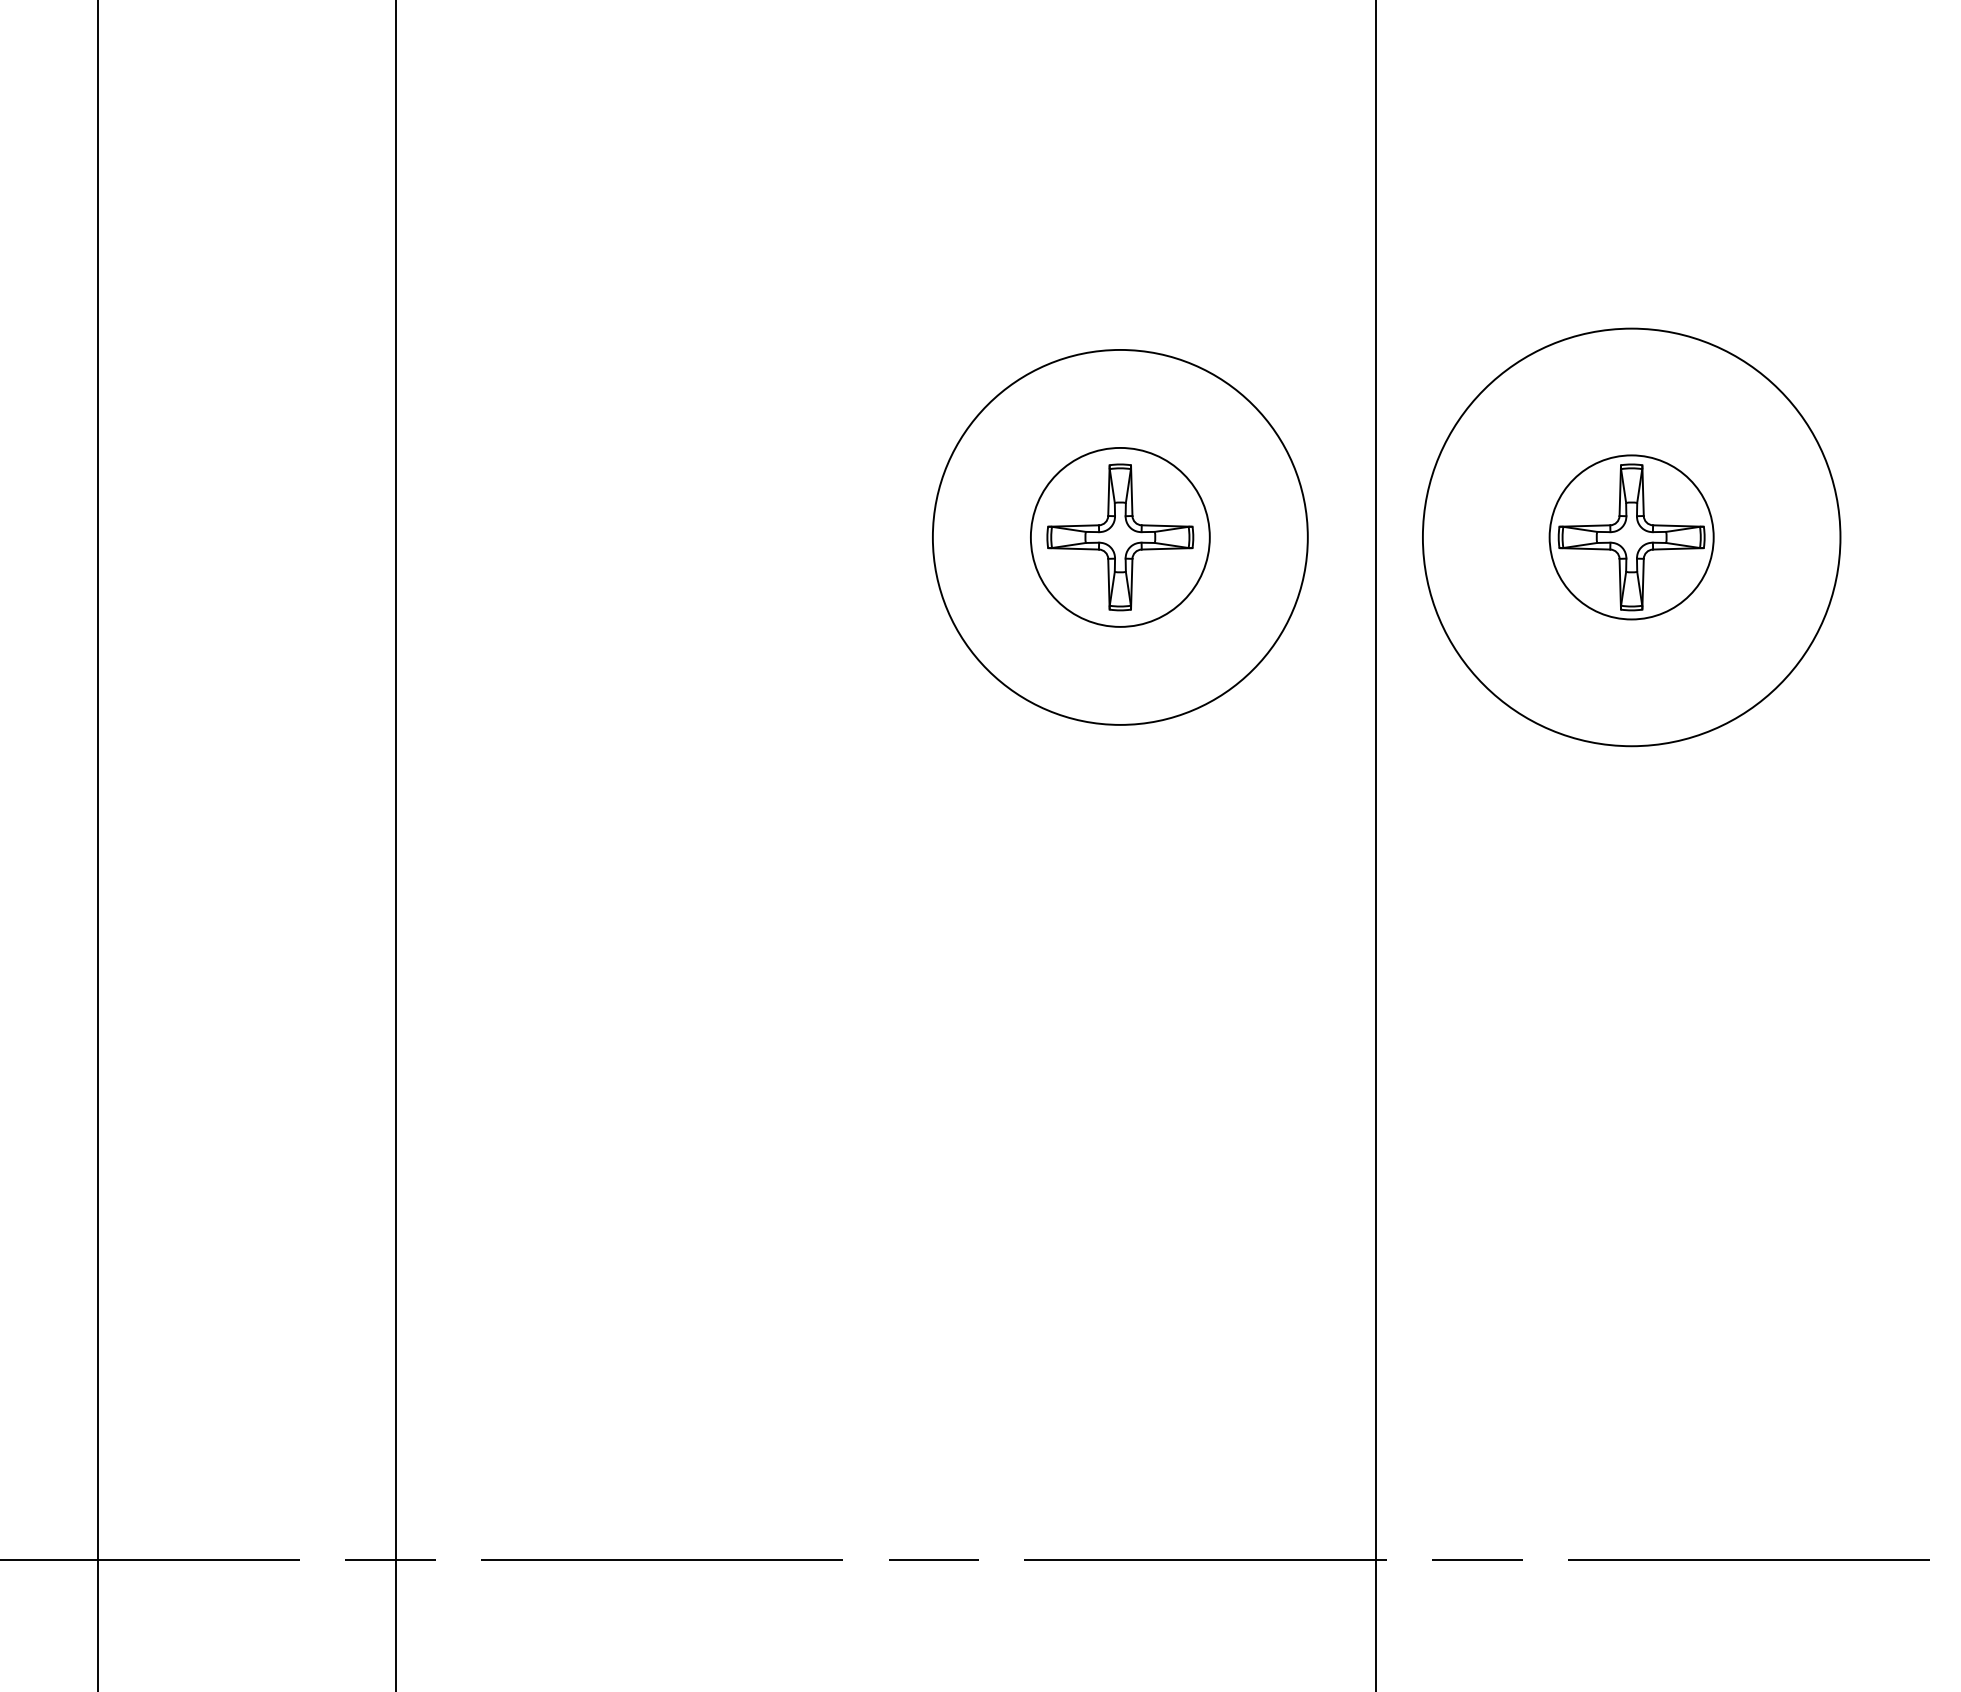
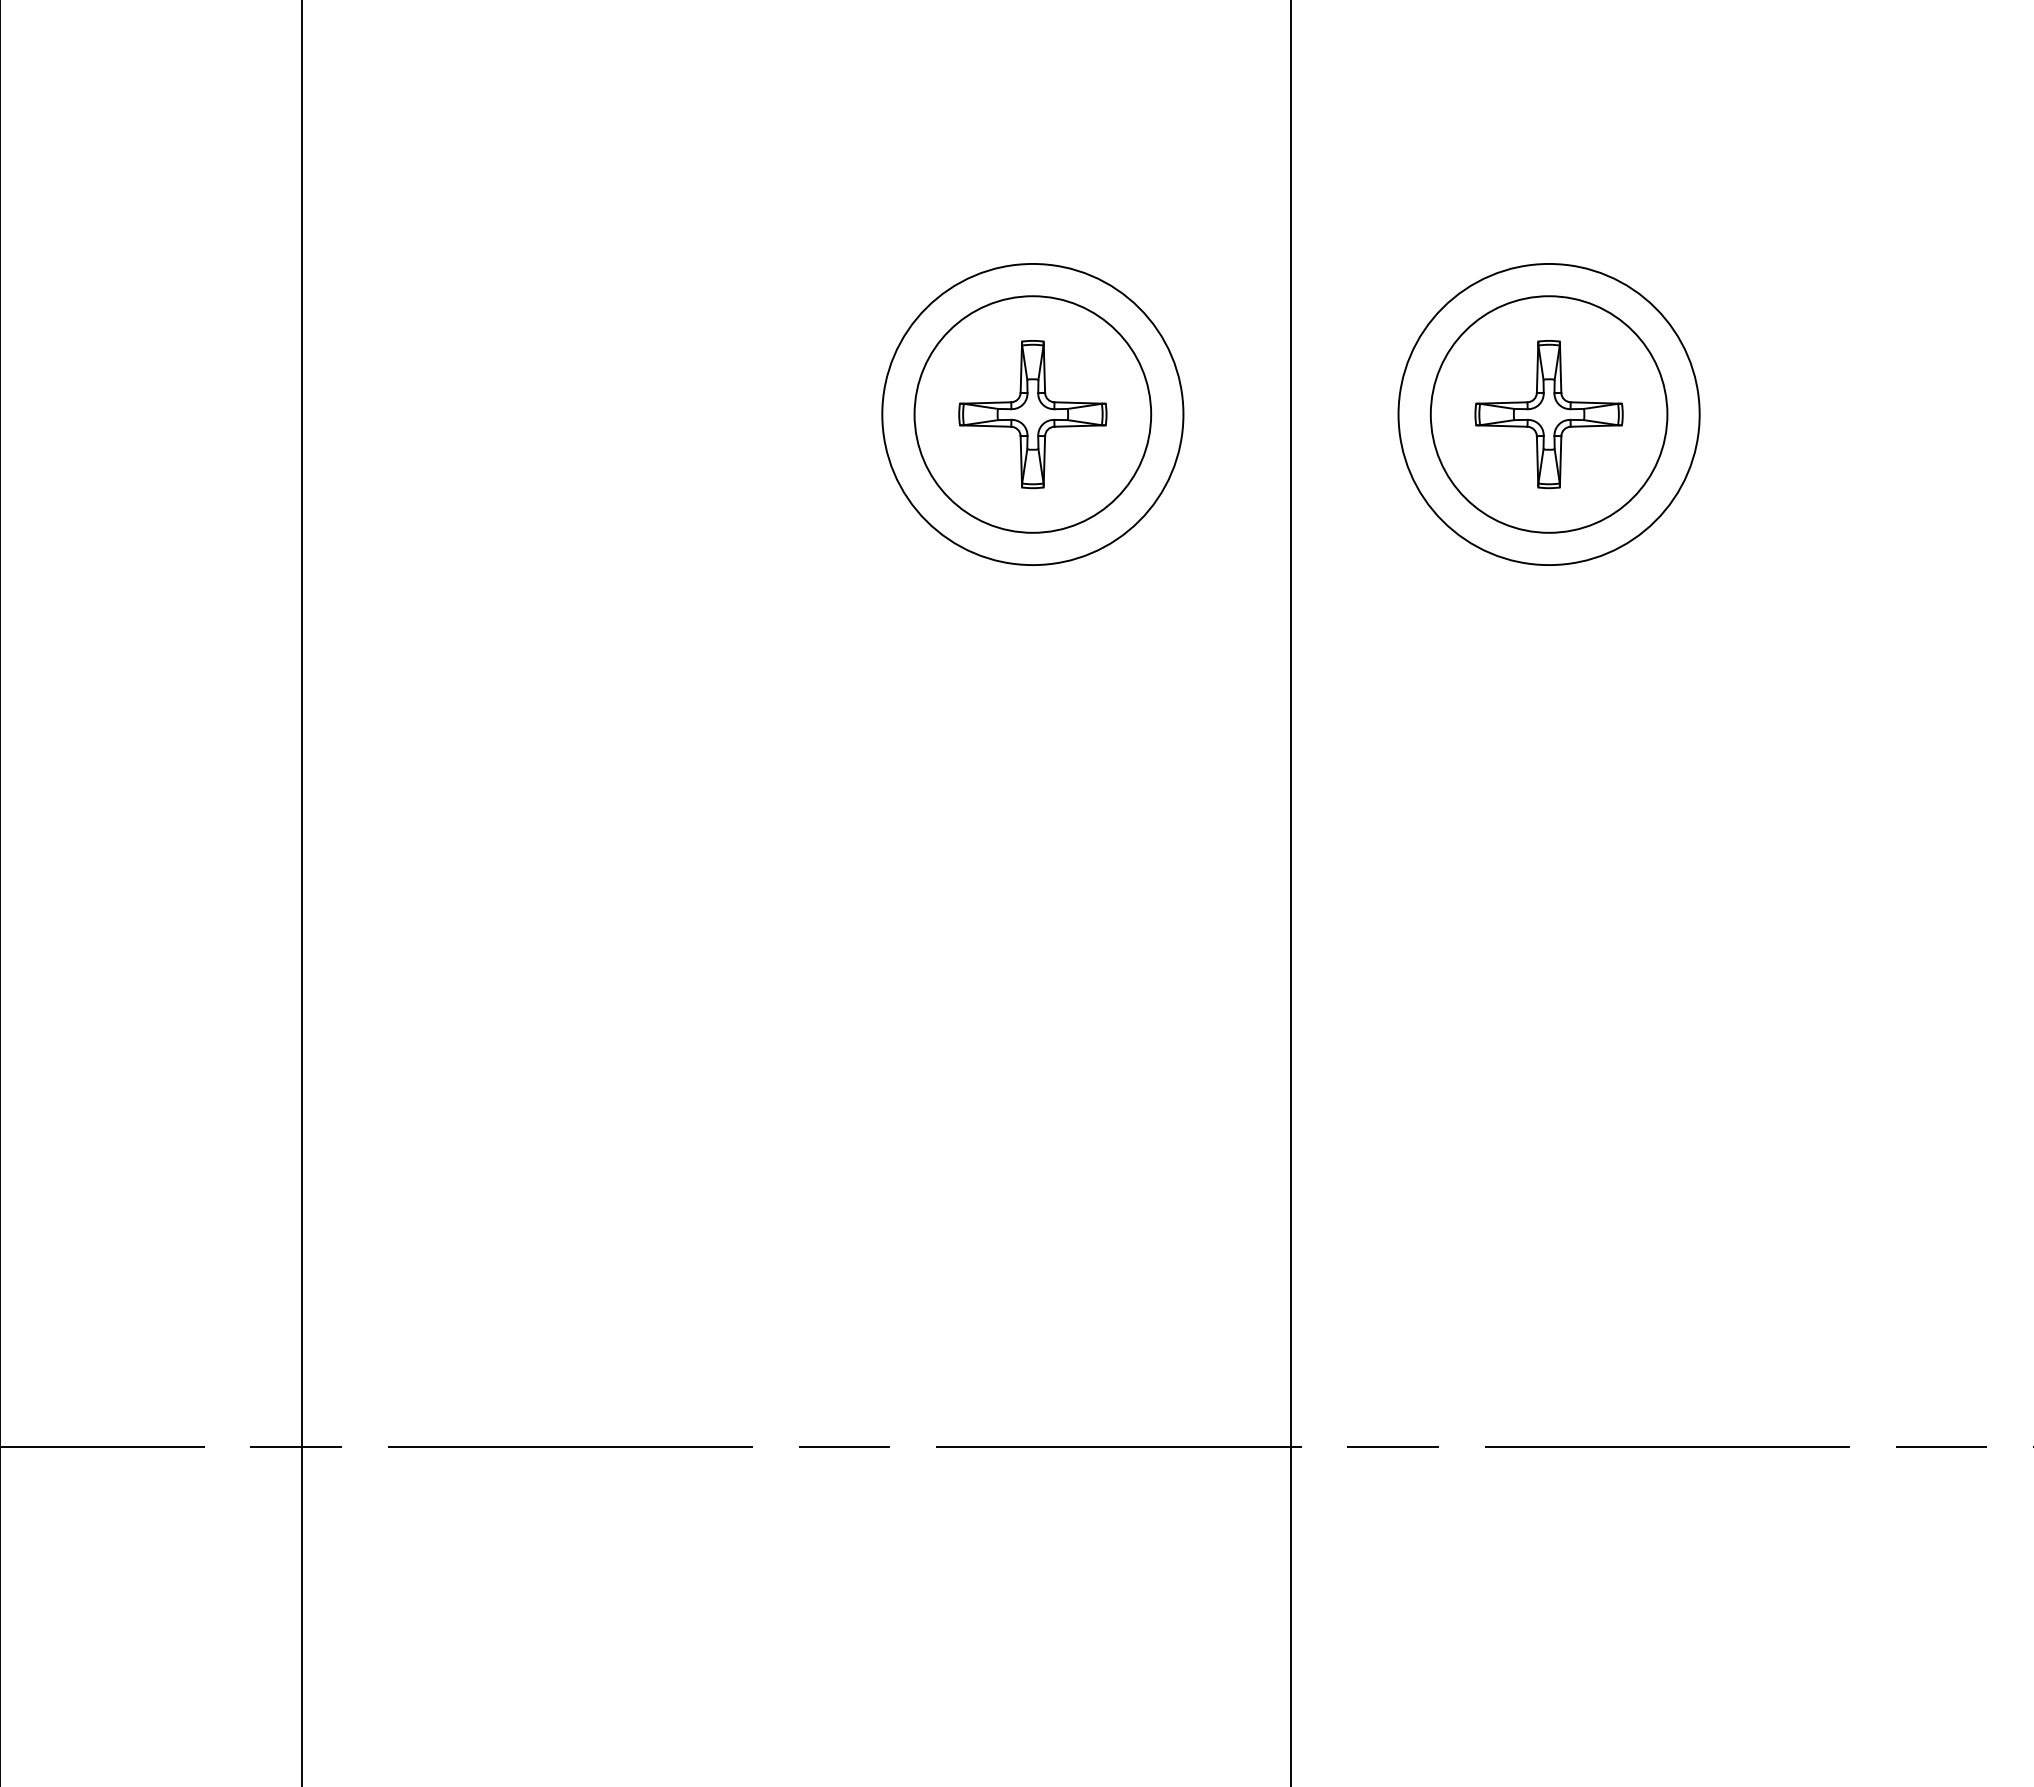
circle: (1119, 537) -> (1032, 414), size x0.62
circle: (1119, 537) -> (1032, 414), size x1.67
circle: (1631, 537) -> (1548, 414), size x0.71
circle: (1631, 537) -> (1548, 414), size x1.43

